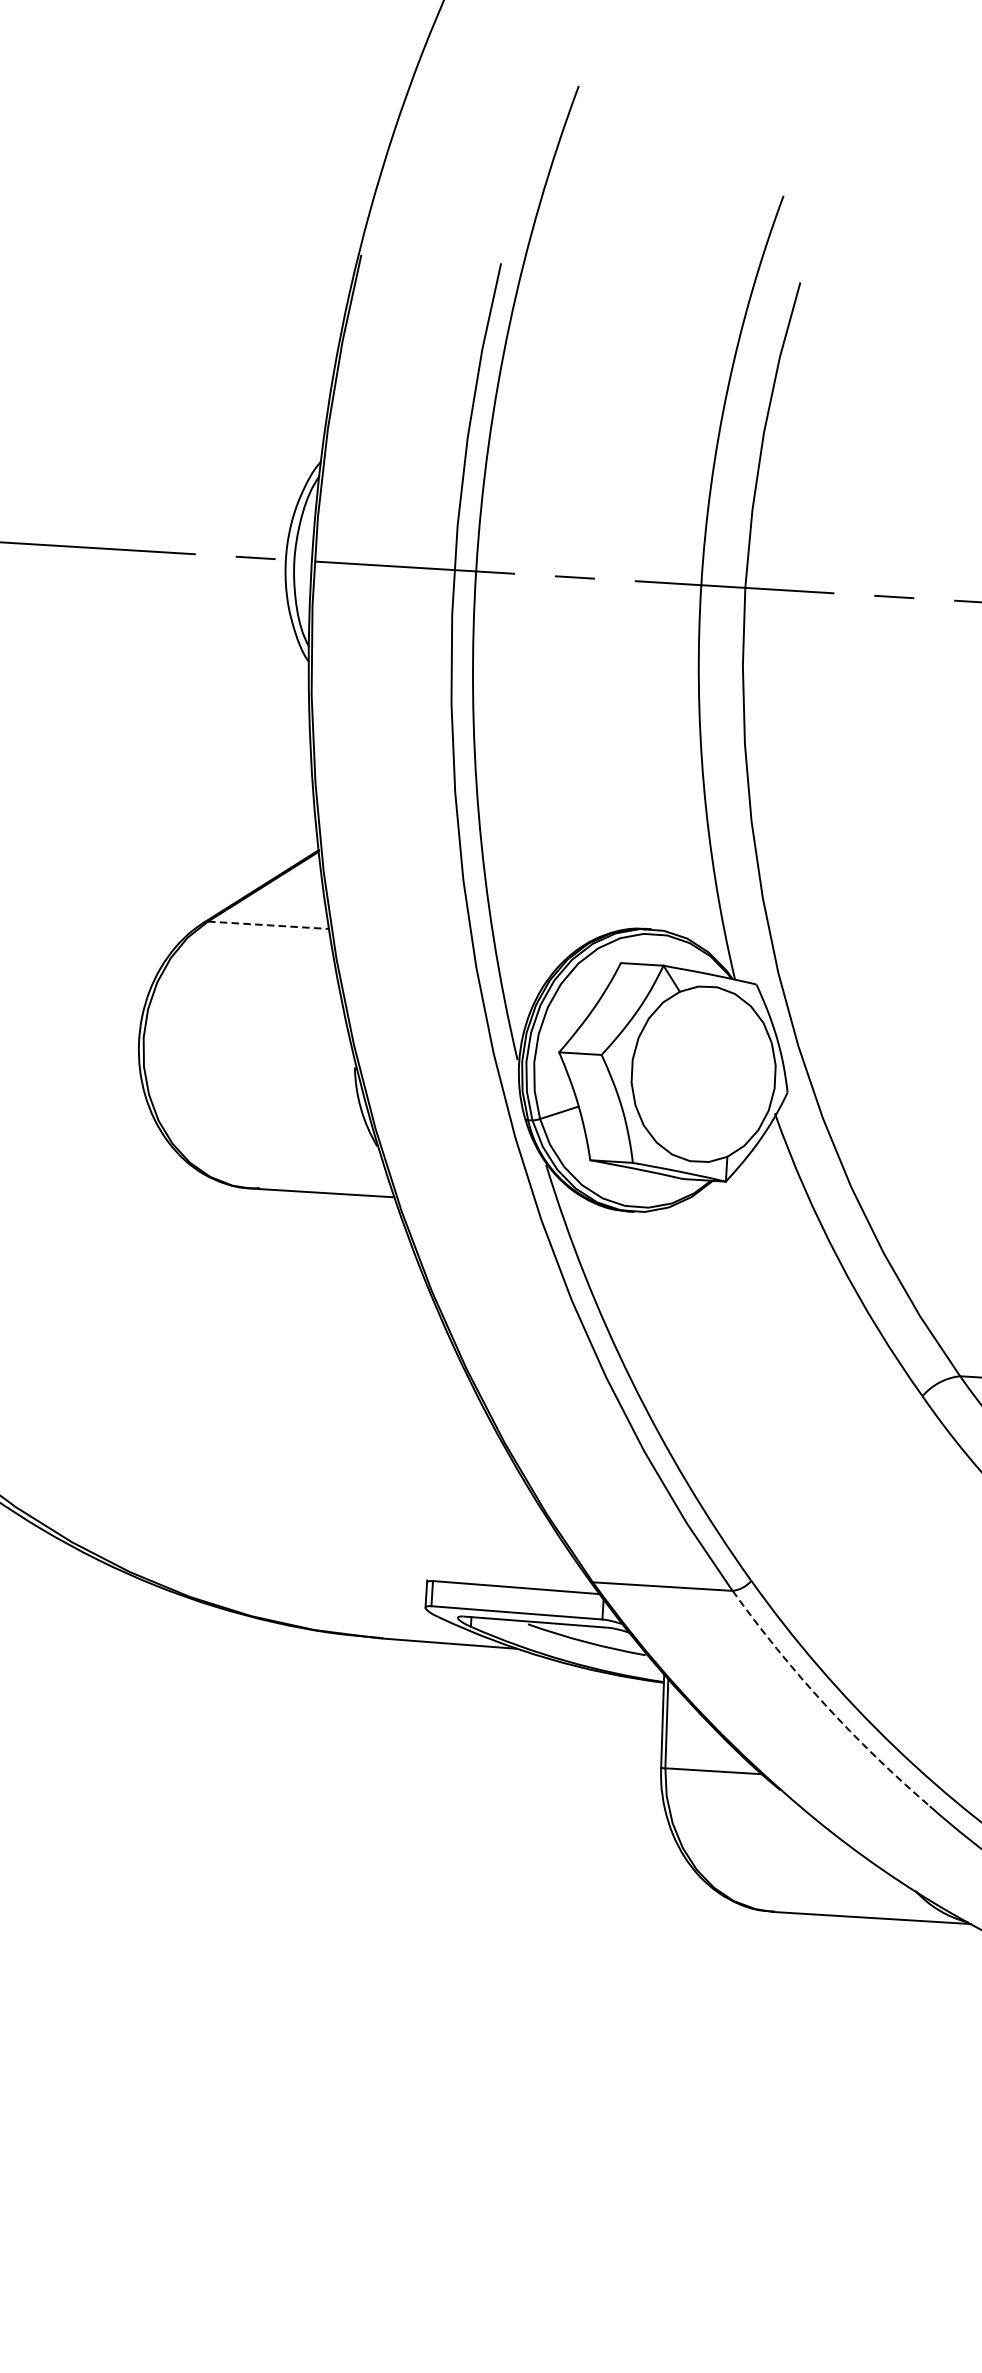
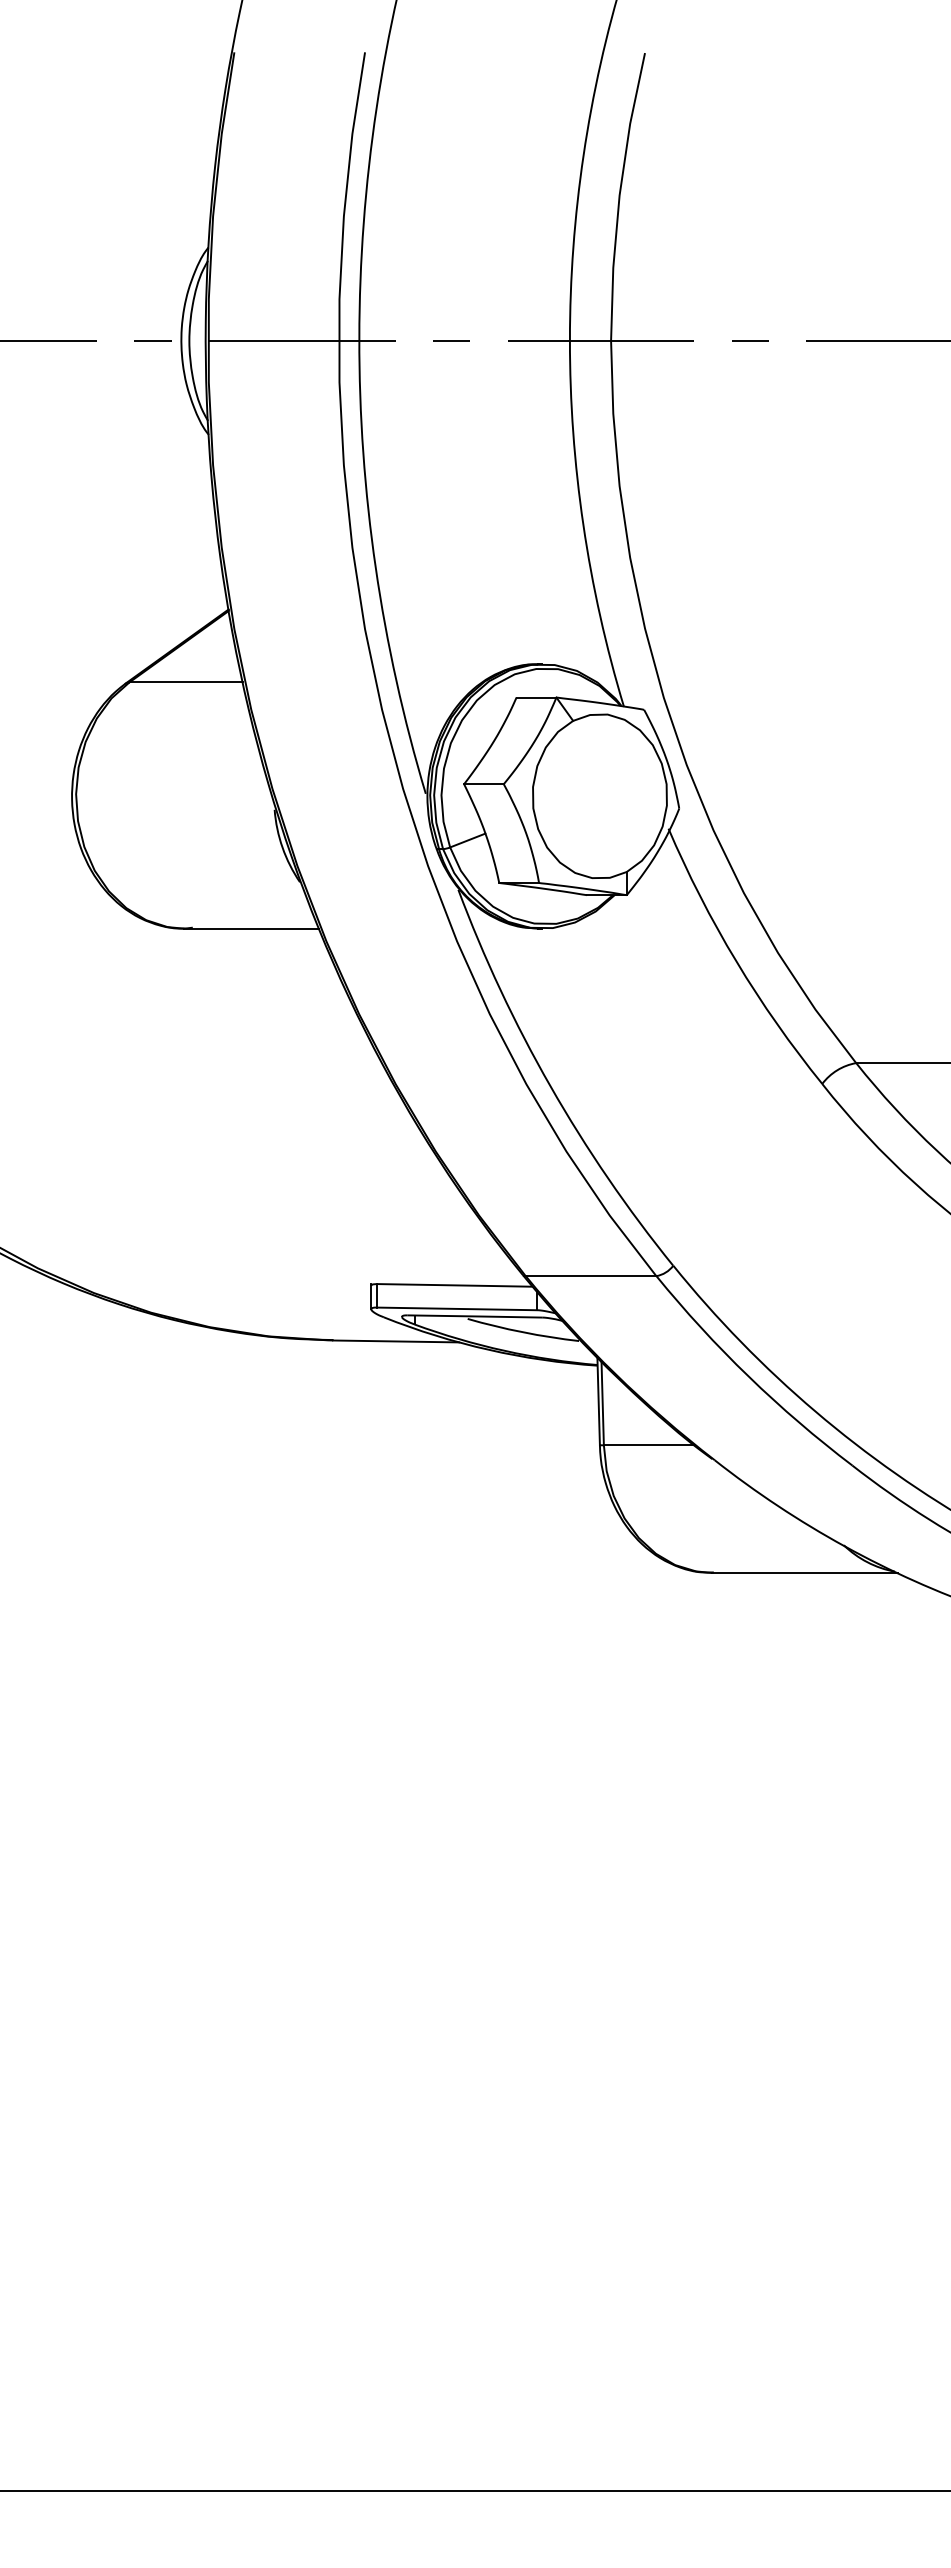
line: (269, 925) -> (186, 682), dashed -> solid
arc: (824, 1704) -> (748, 1376), dashed -> solid

